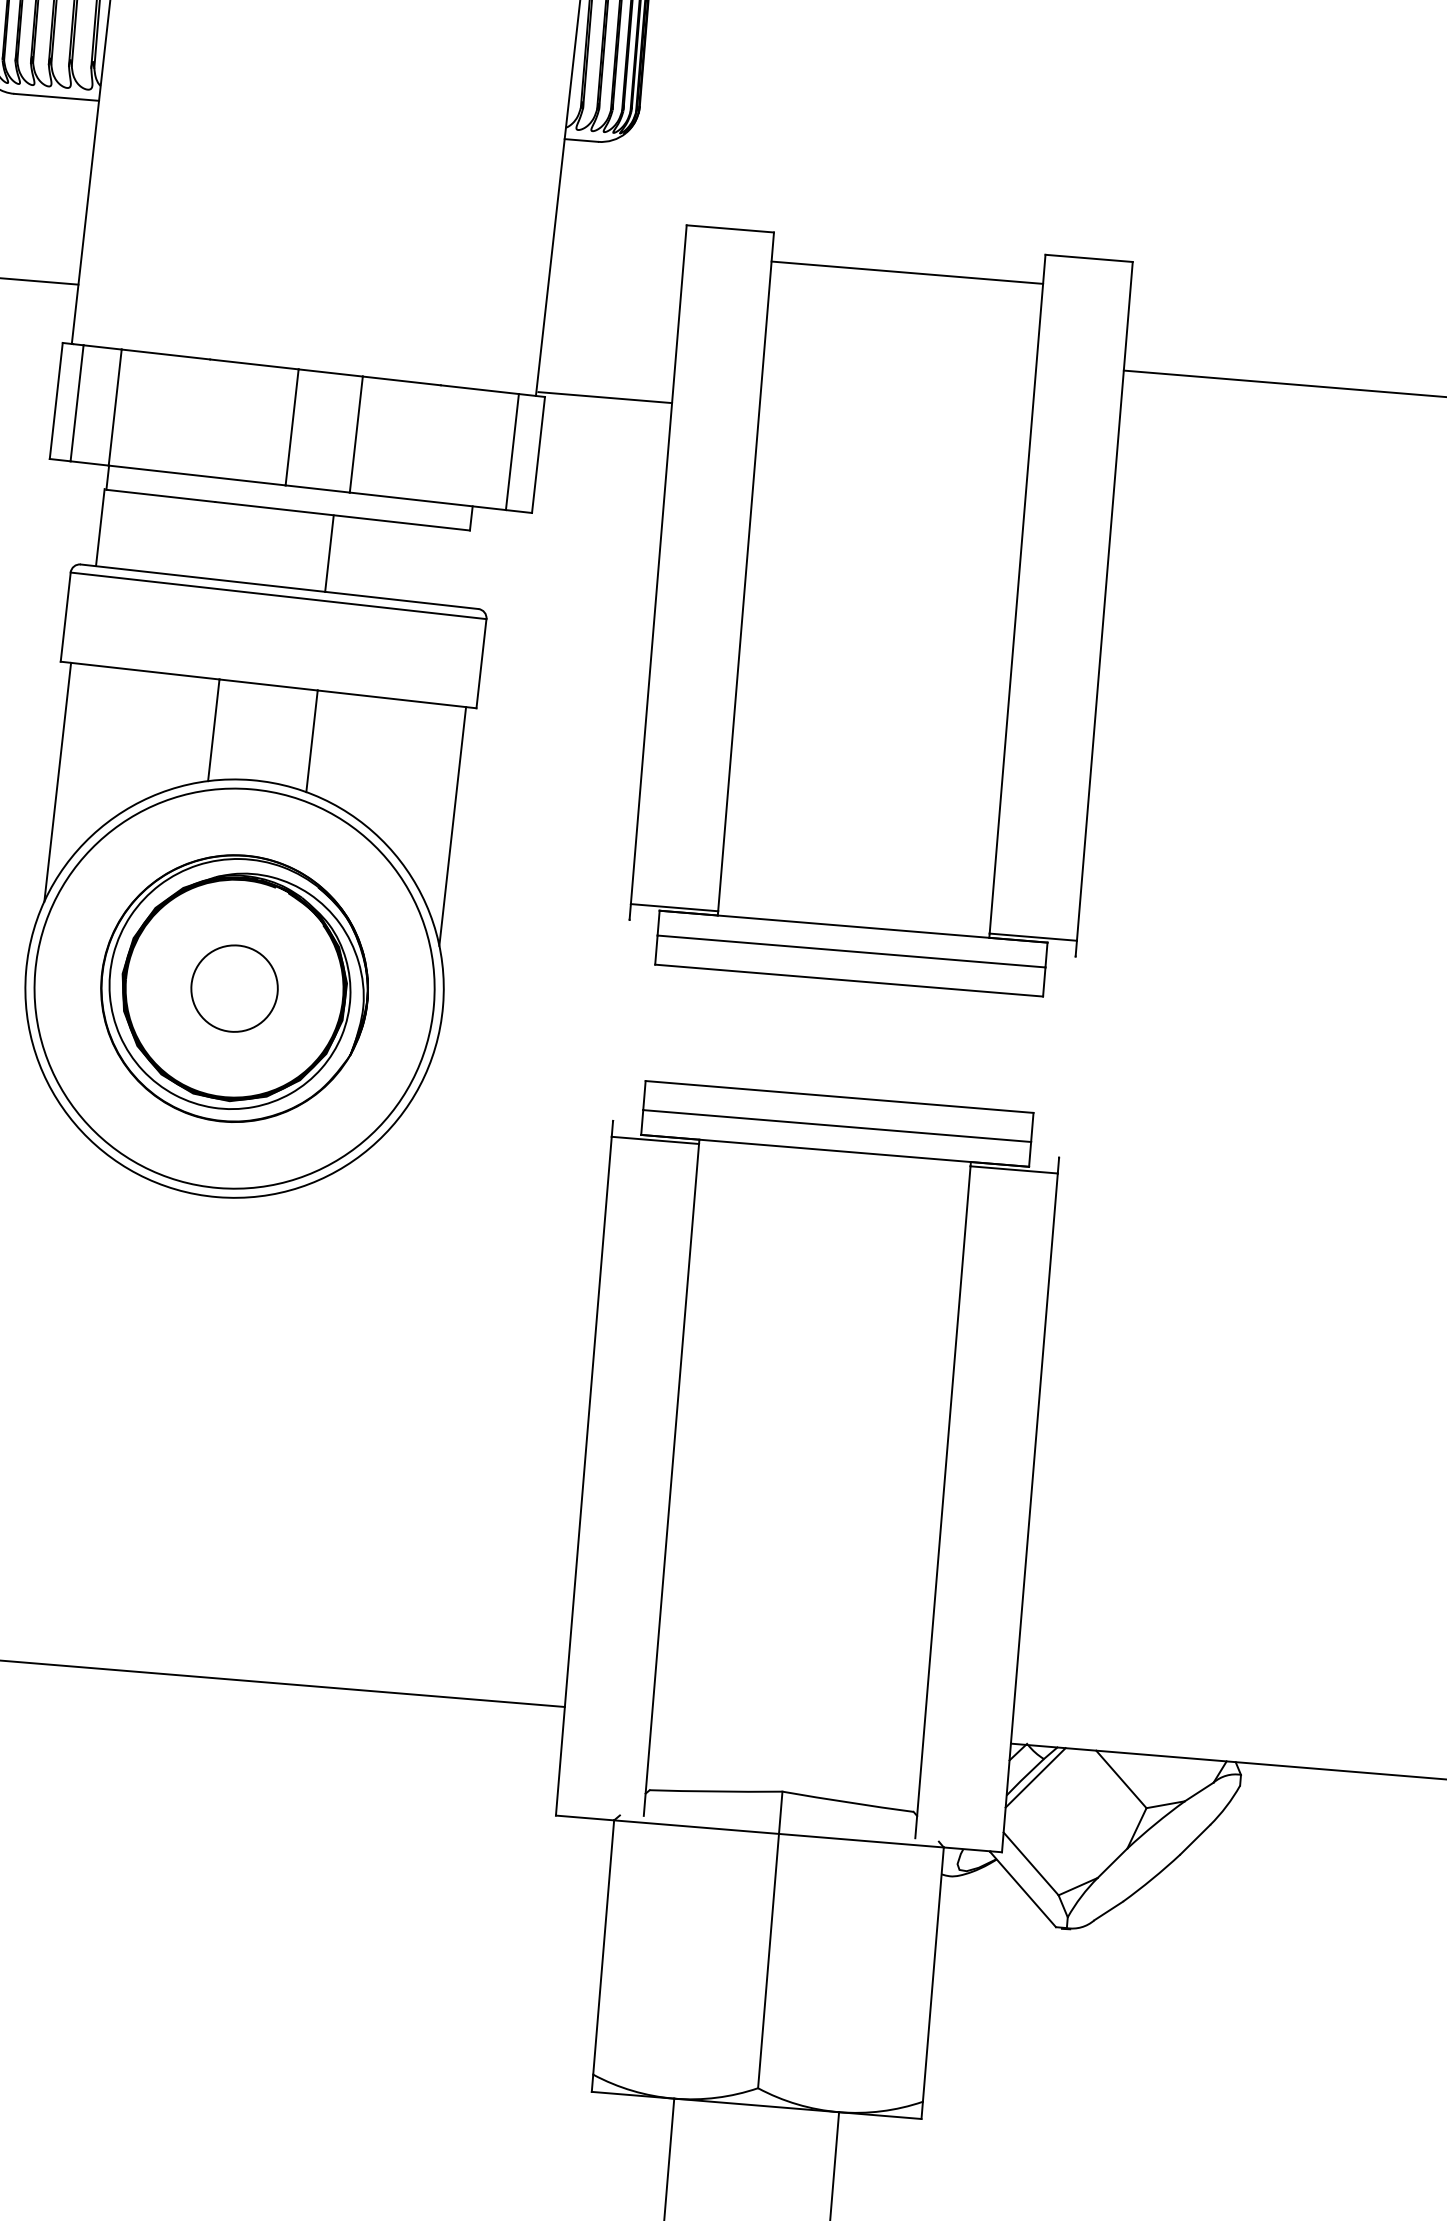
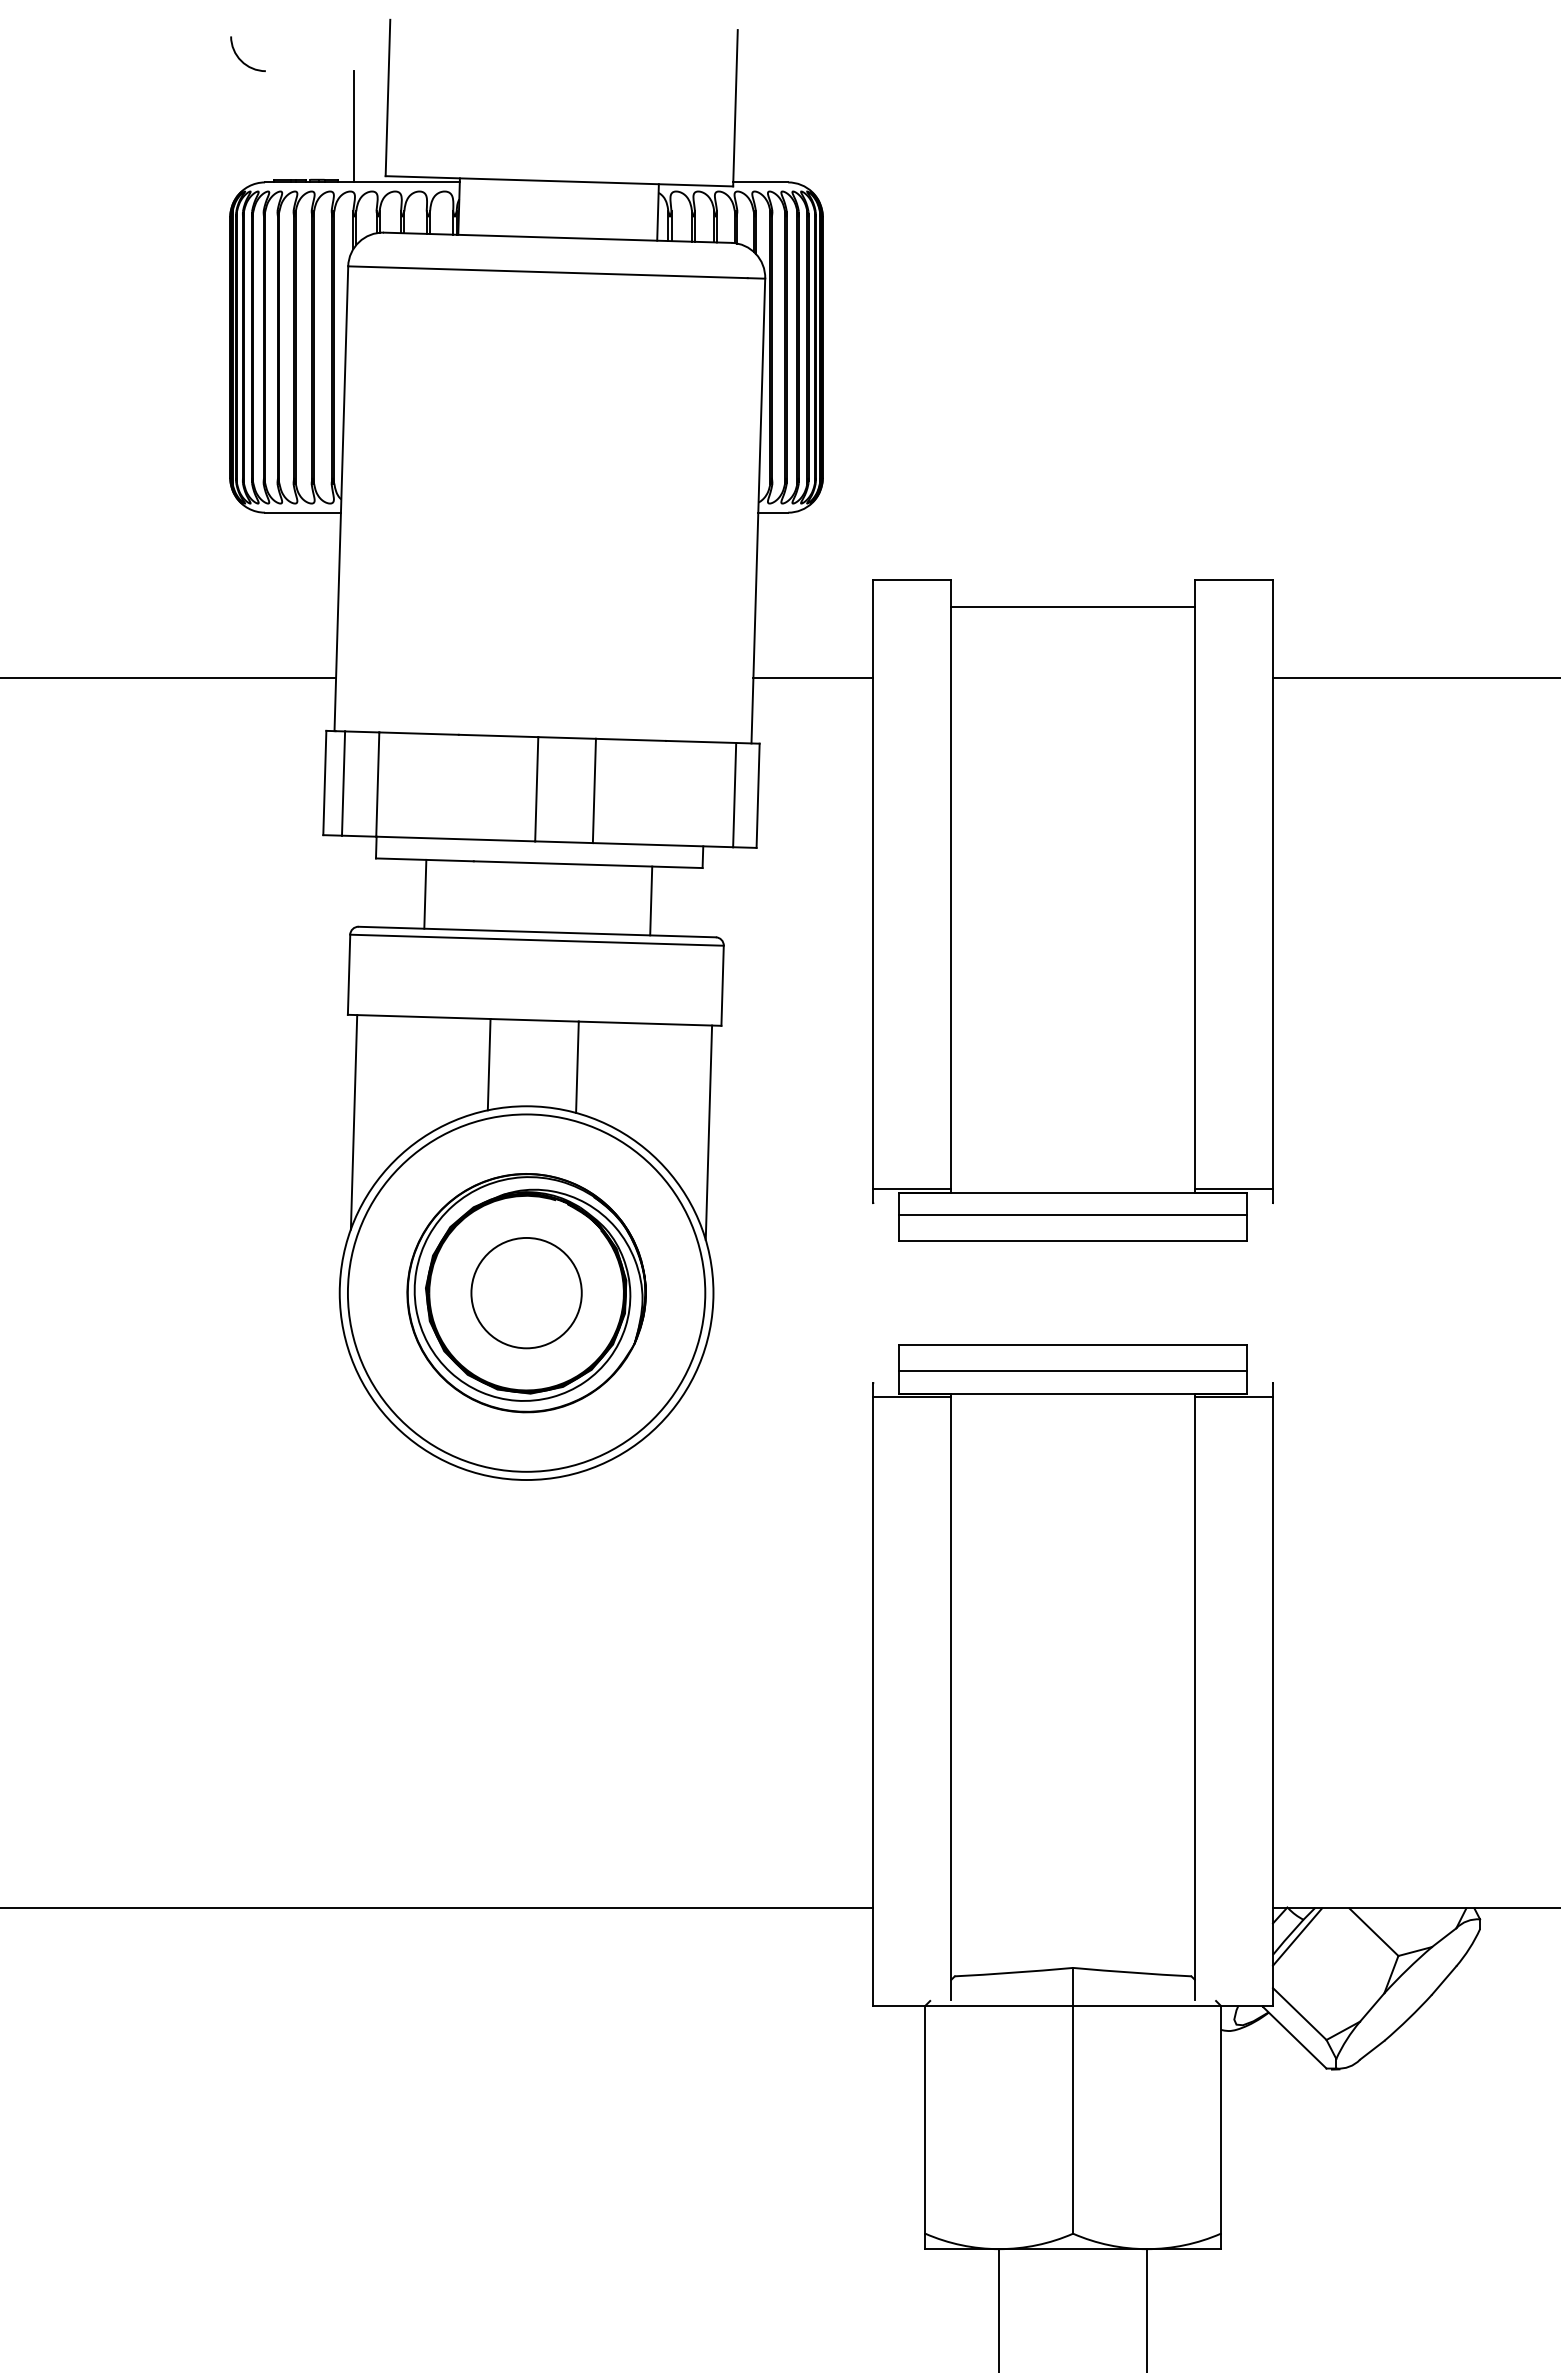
line: (605, 397) -> (813, 677), moved
line: (100, 526) -> (425, 893), moved
line: (329, 553) -> (651, 900), moved
circle: (234, 987) -> (526, 1292), size x1.43

